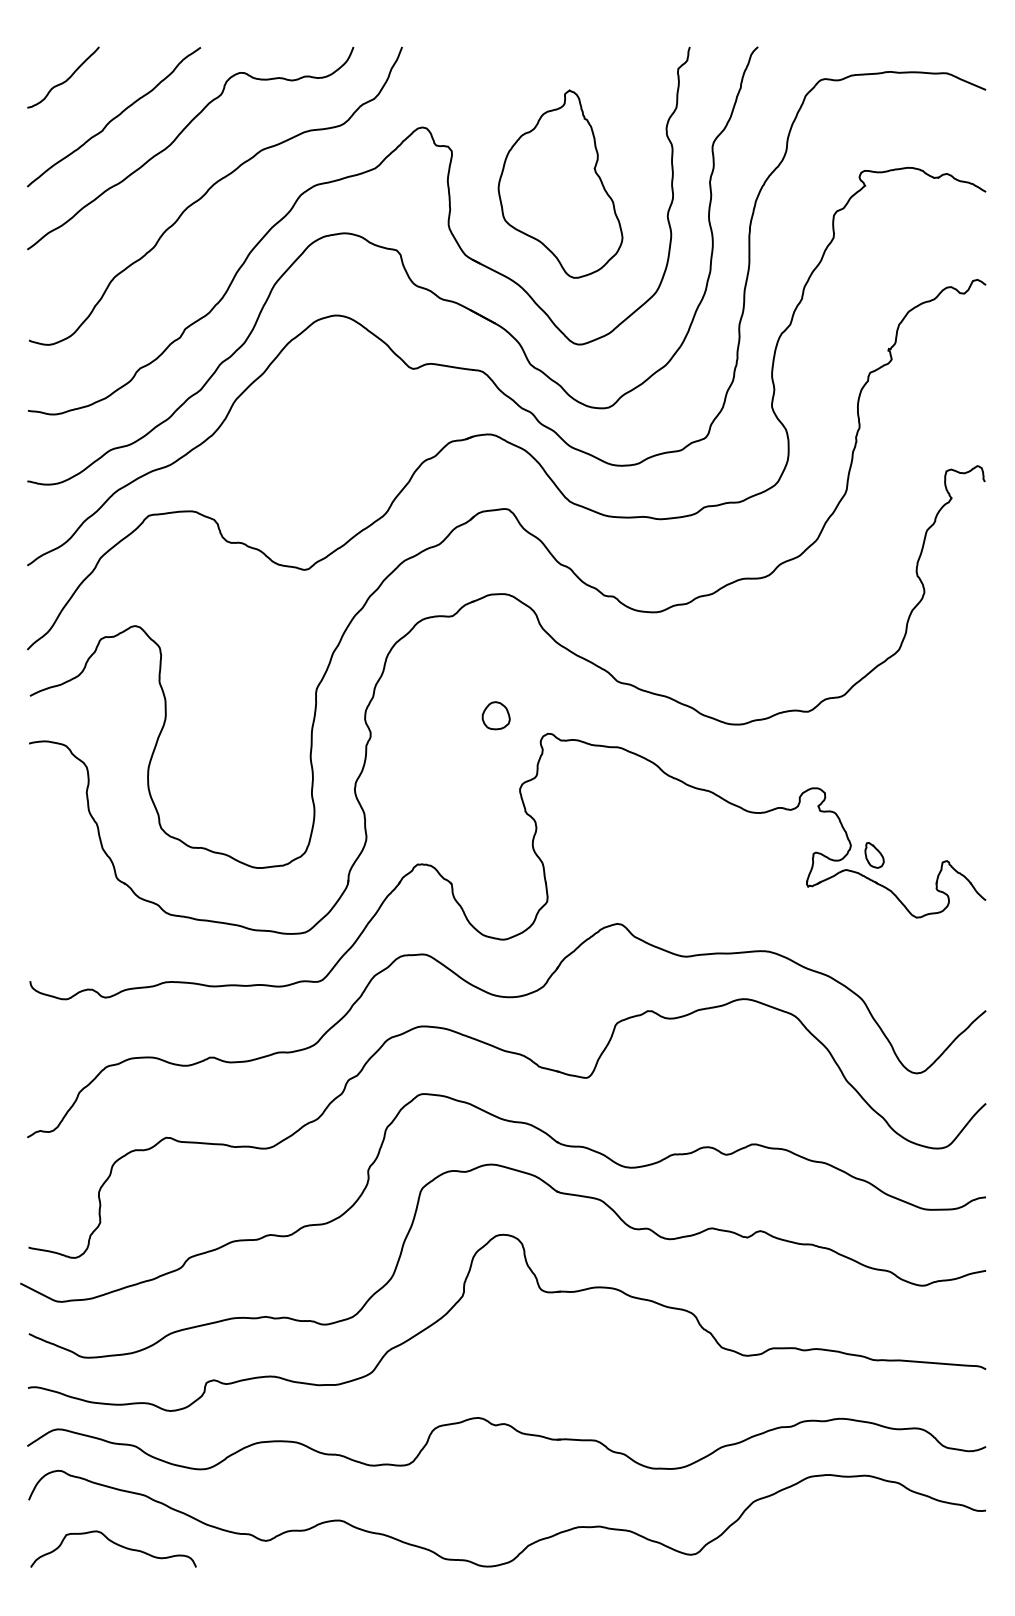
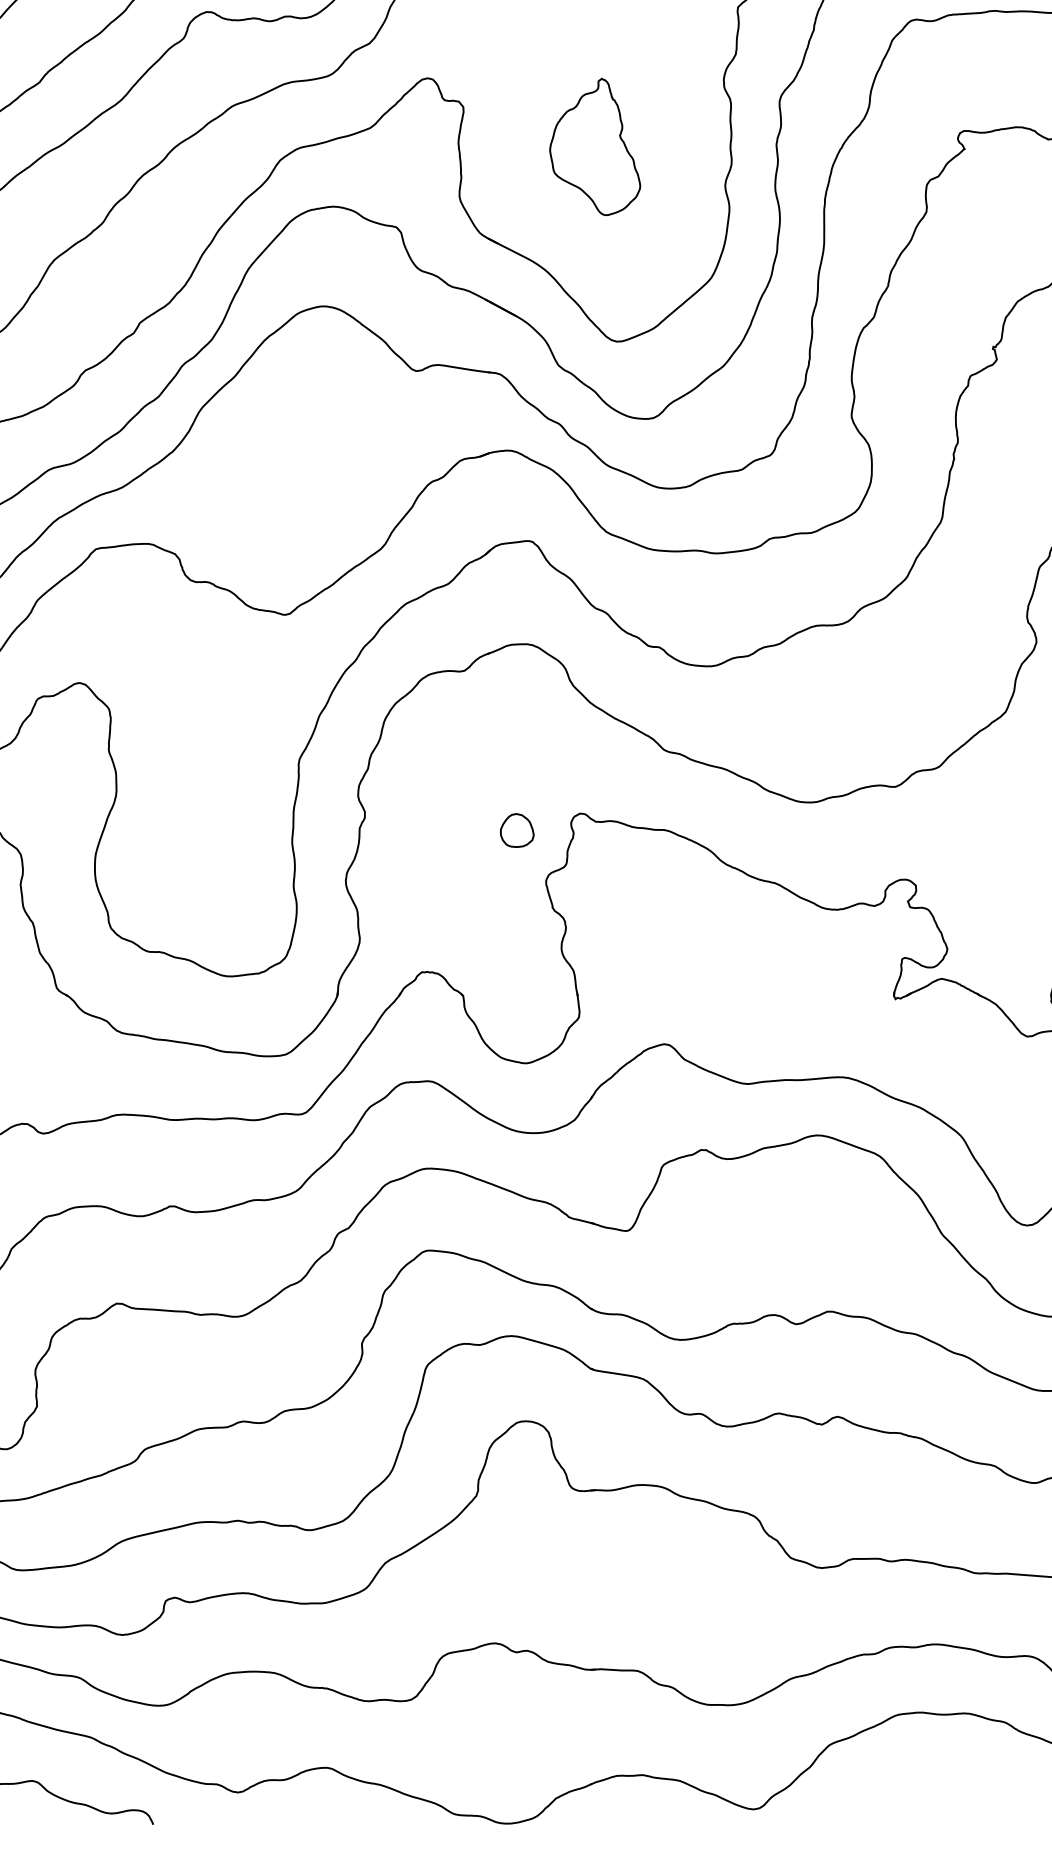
part: (560, 183) -> (595, 146), size x0.6
part: (495, 715) -> (516, 830), moved
part: (874, 855) -> (975, 961), removed

